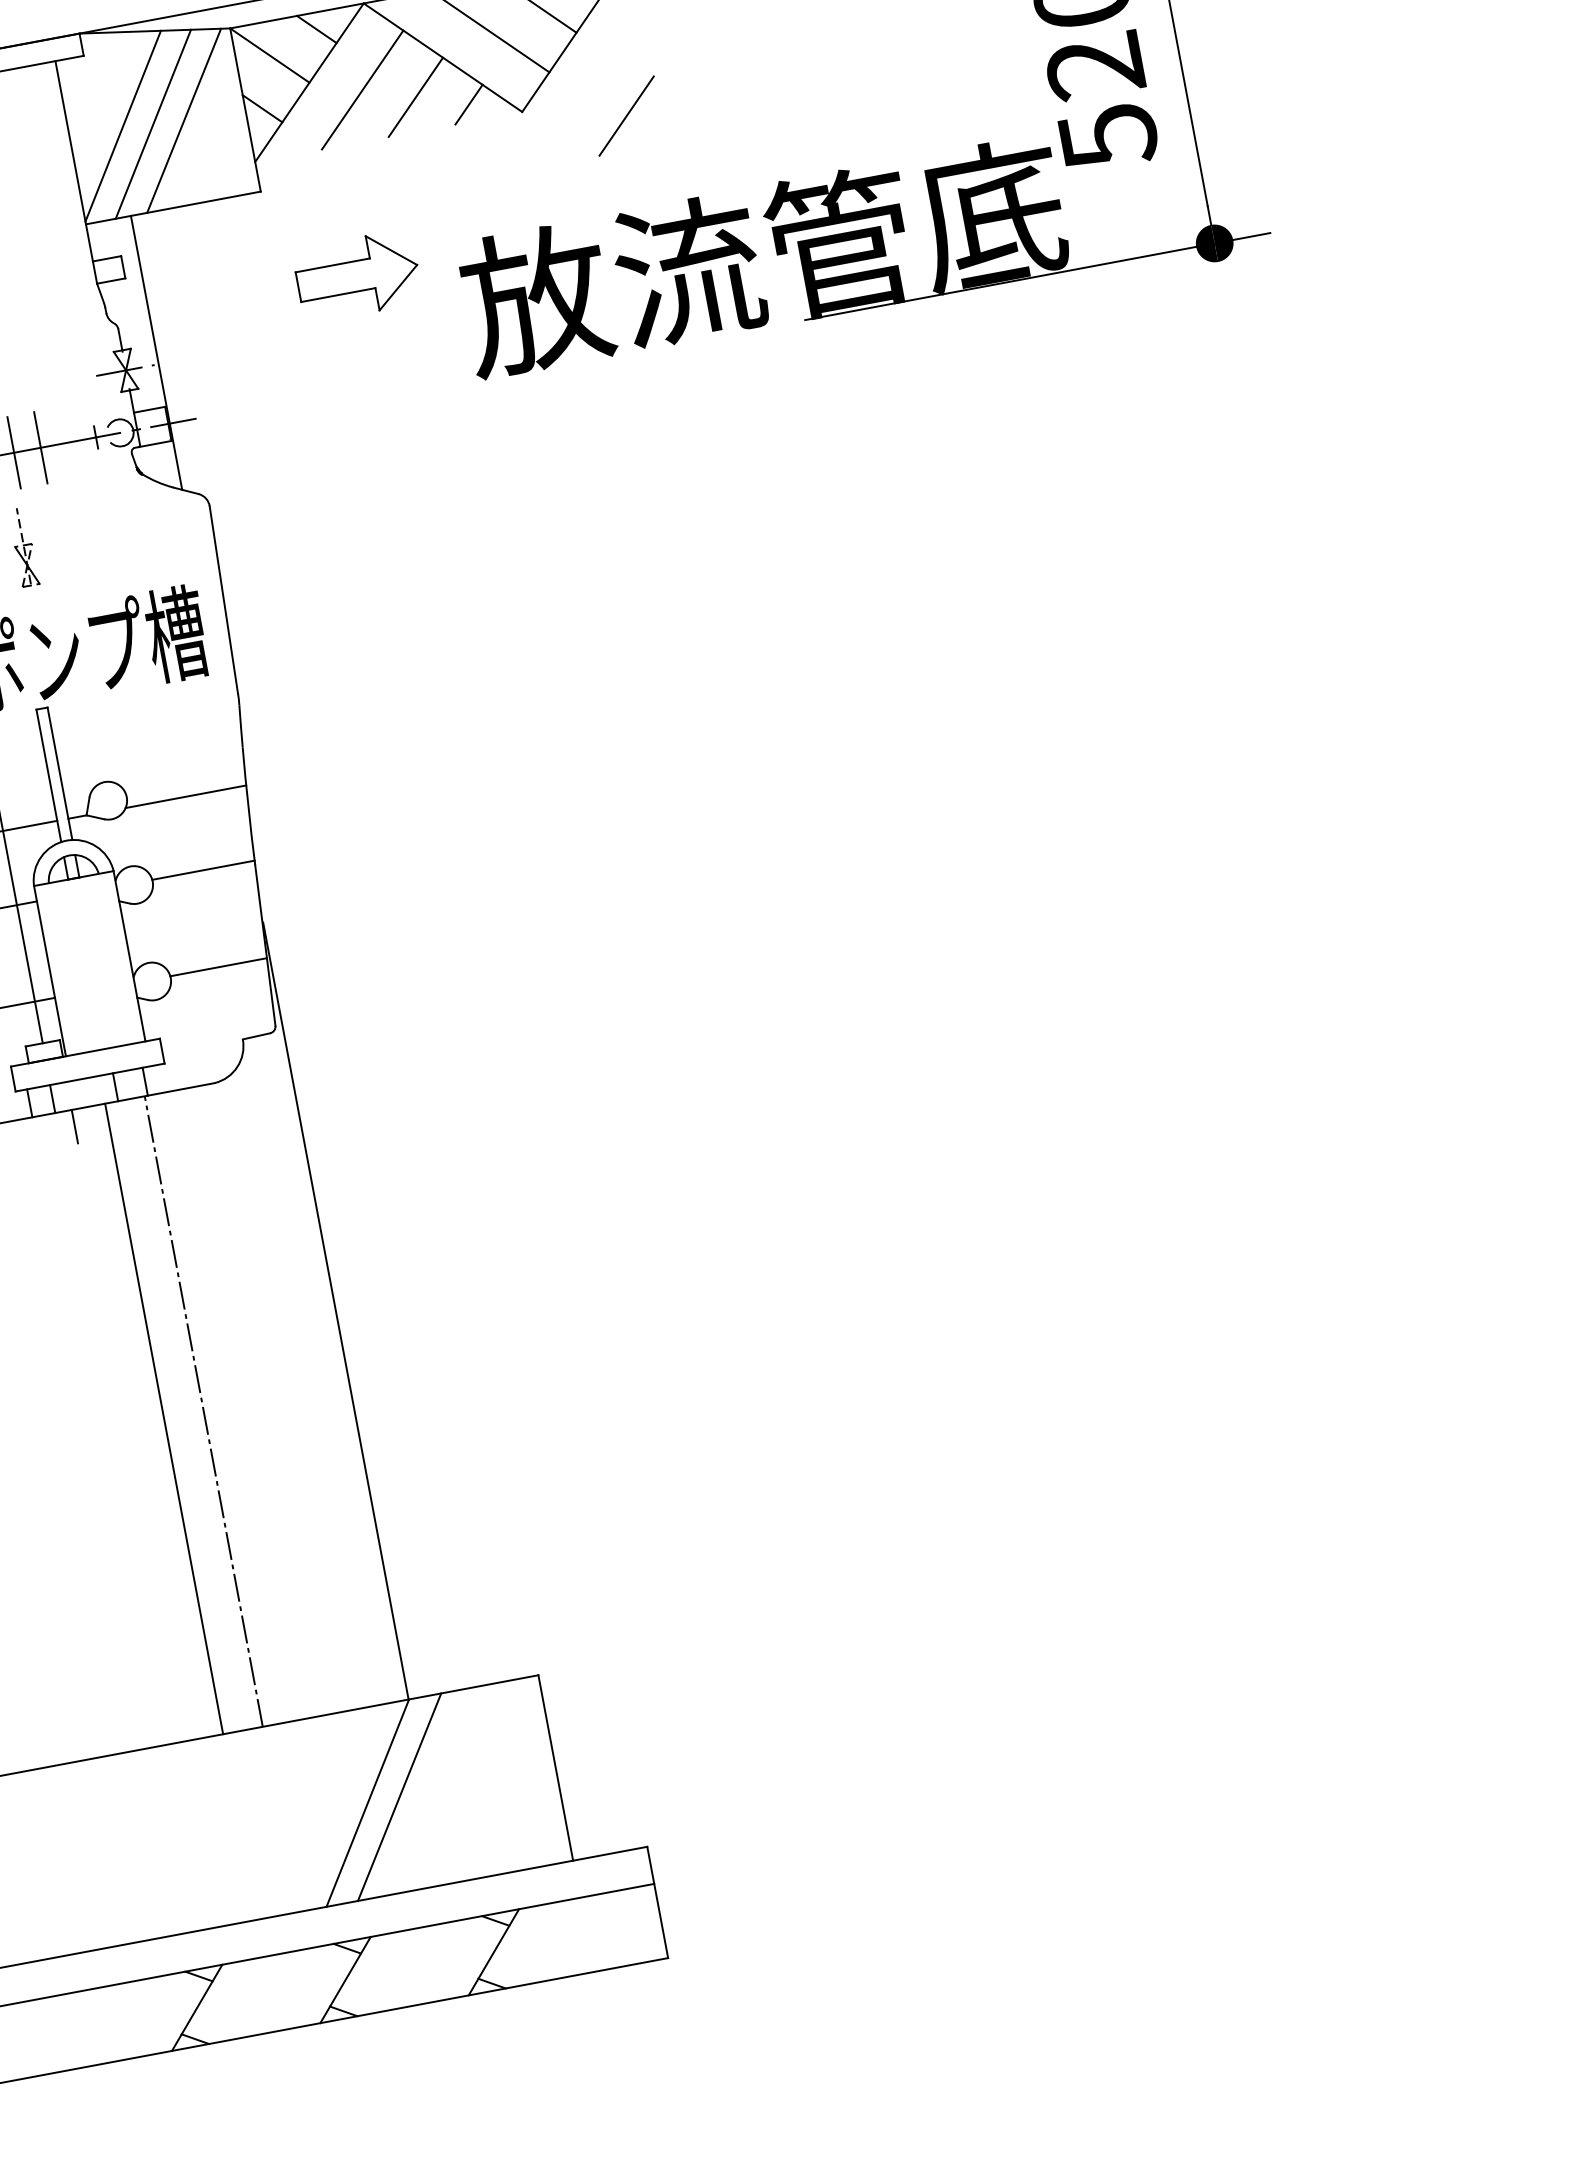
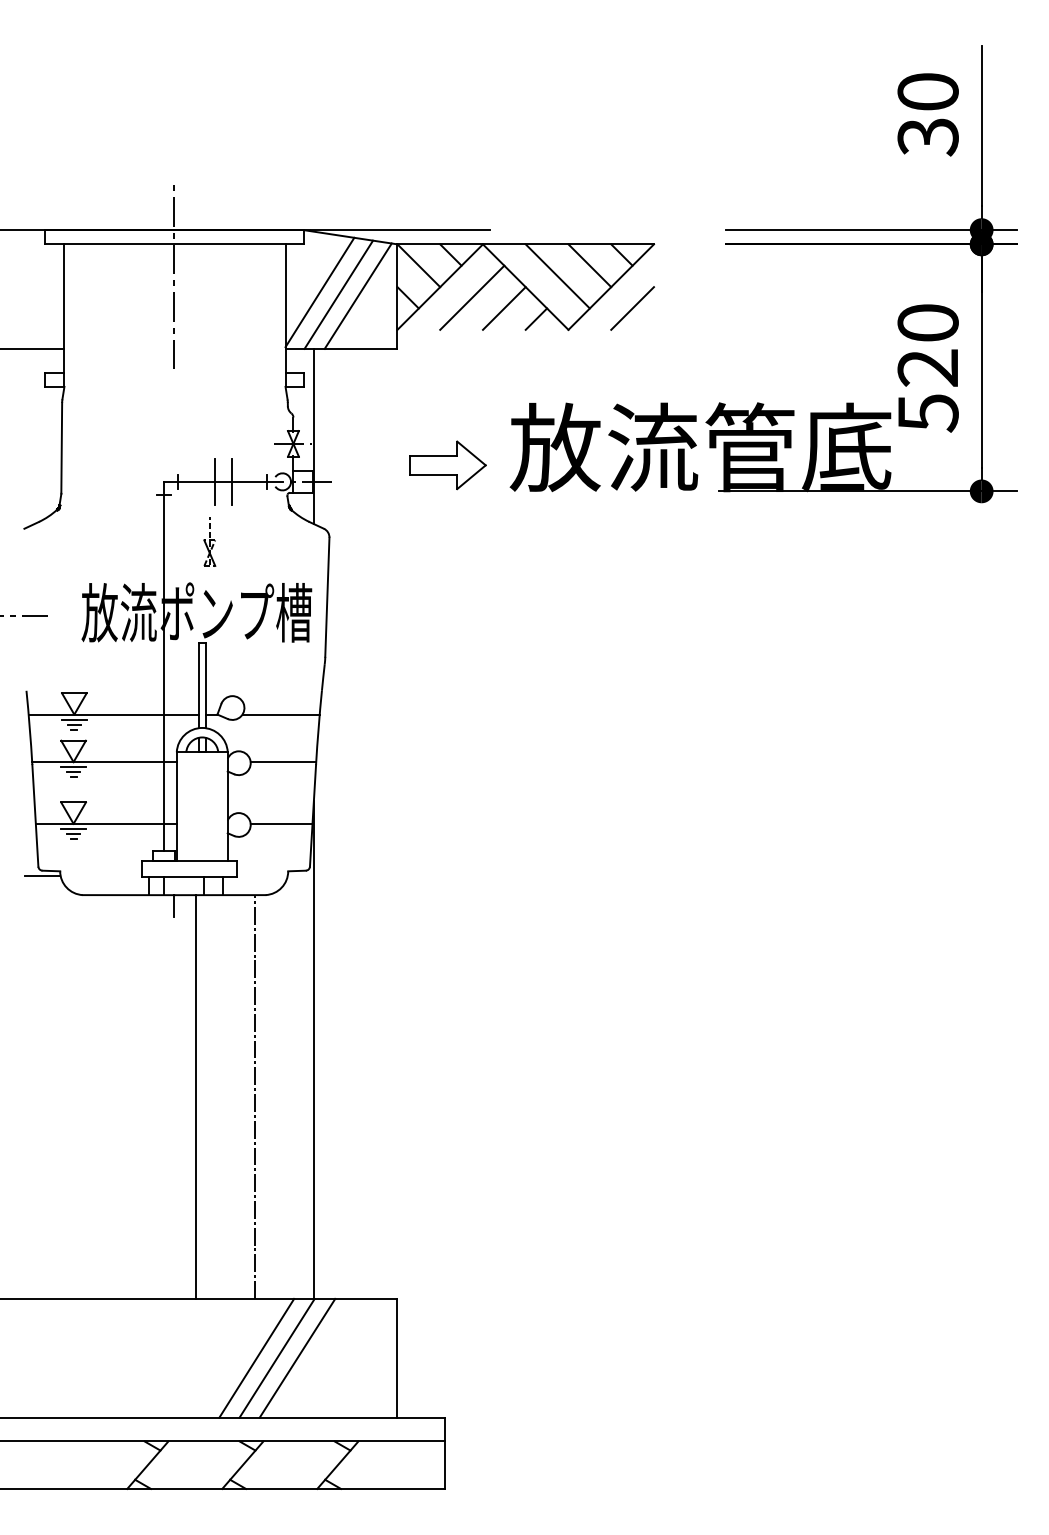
line: (626, 116) -> (632, 308), moved
part: (357, 276) -> (447, 465), moved
line: (202, 1410) -> (254, 1096), moved
line: (335, 1807) -> (256, 1357), added

